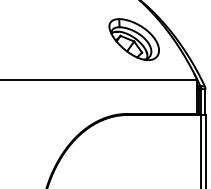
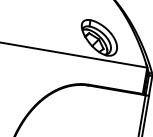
part: (133, 39) -> (98, 37), moved

